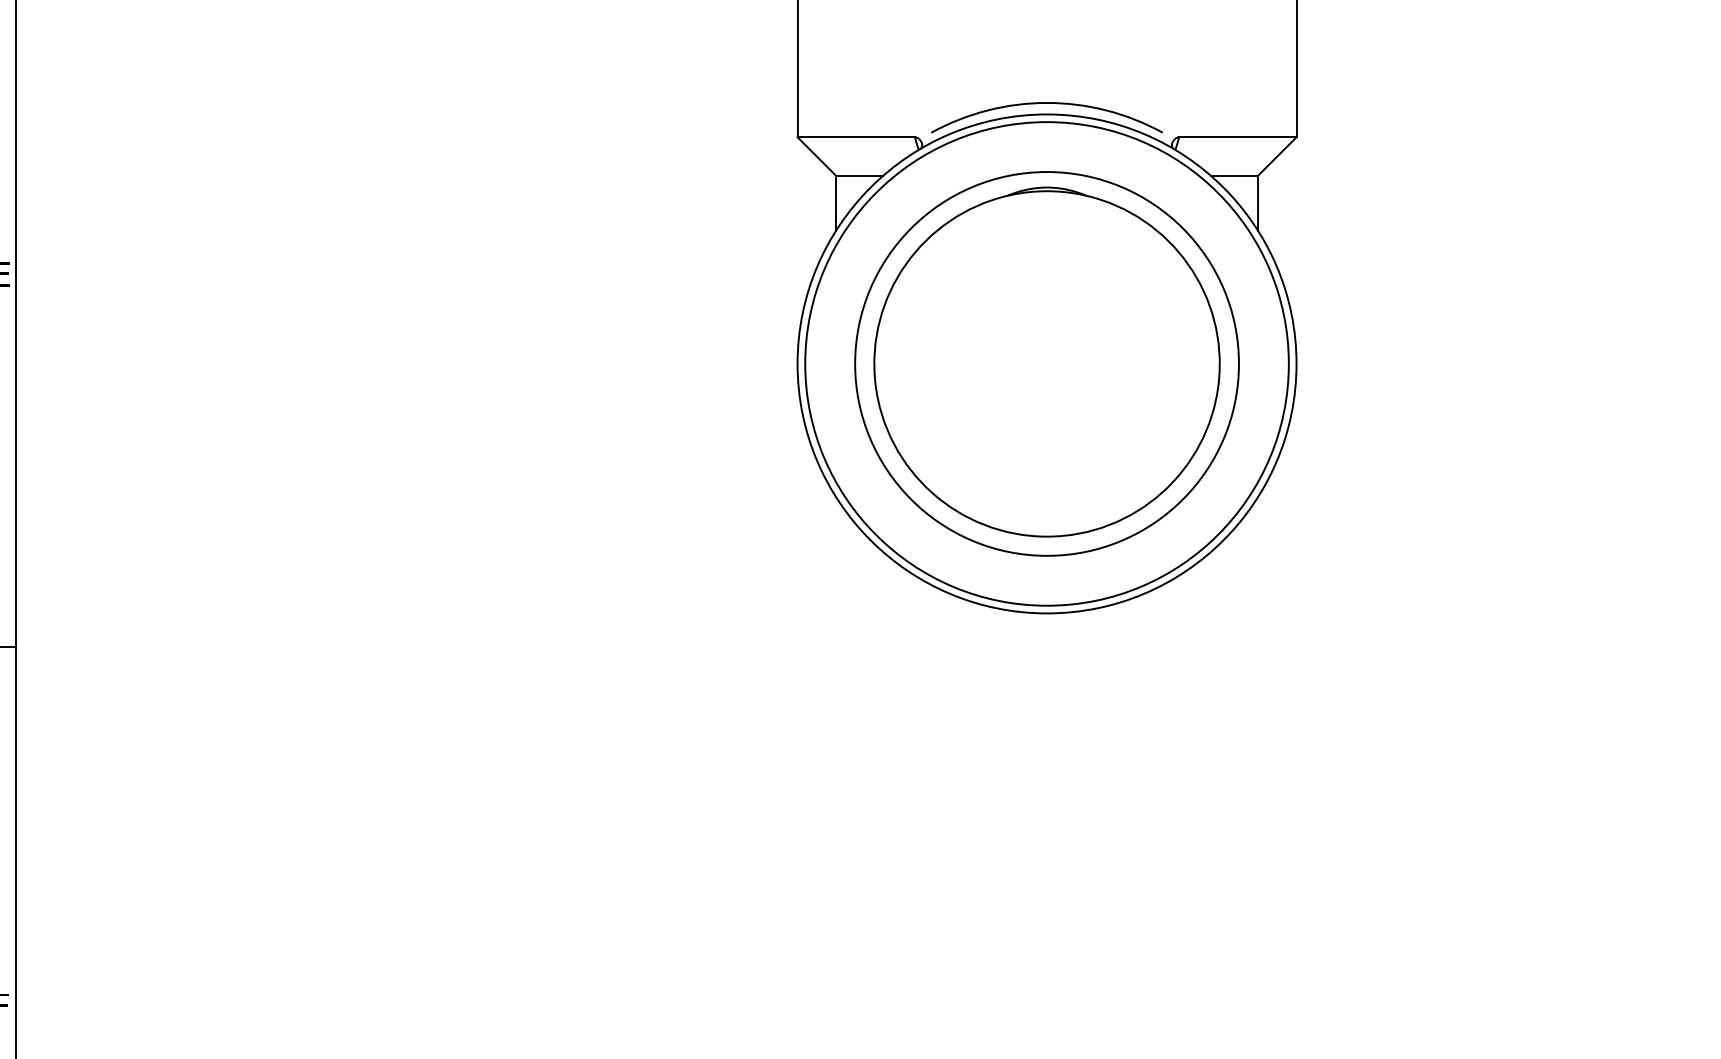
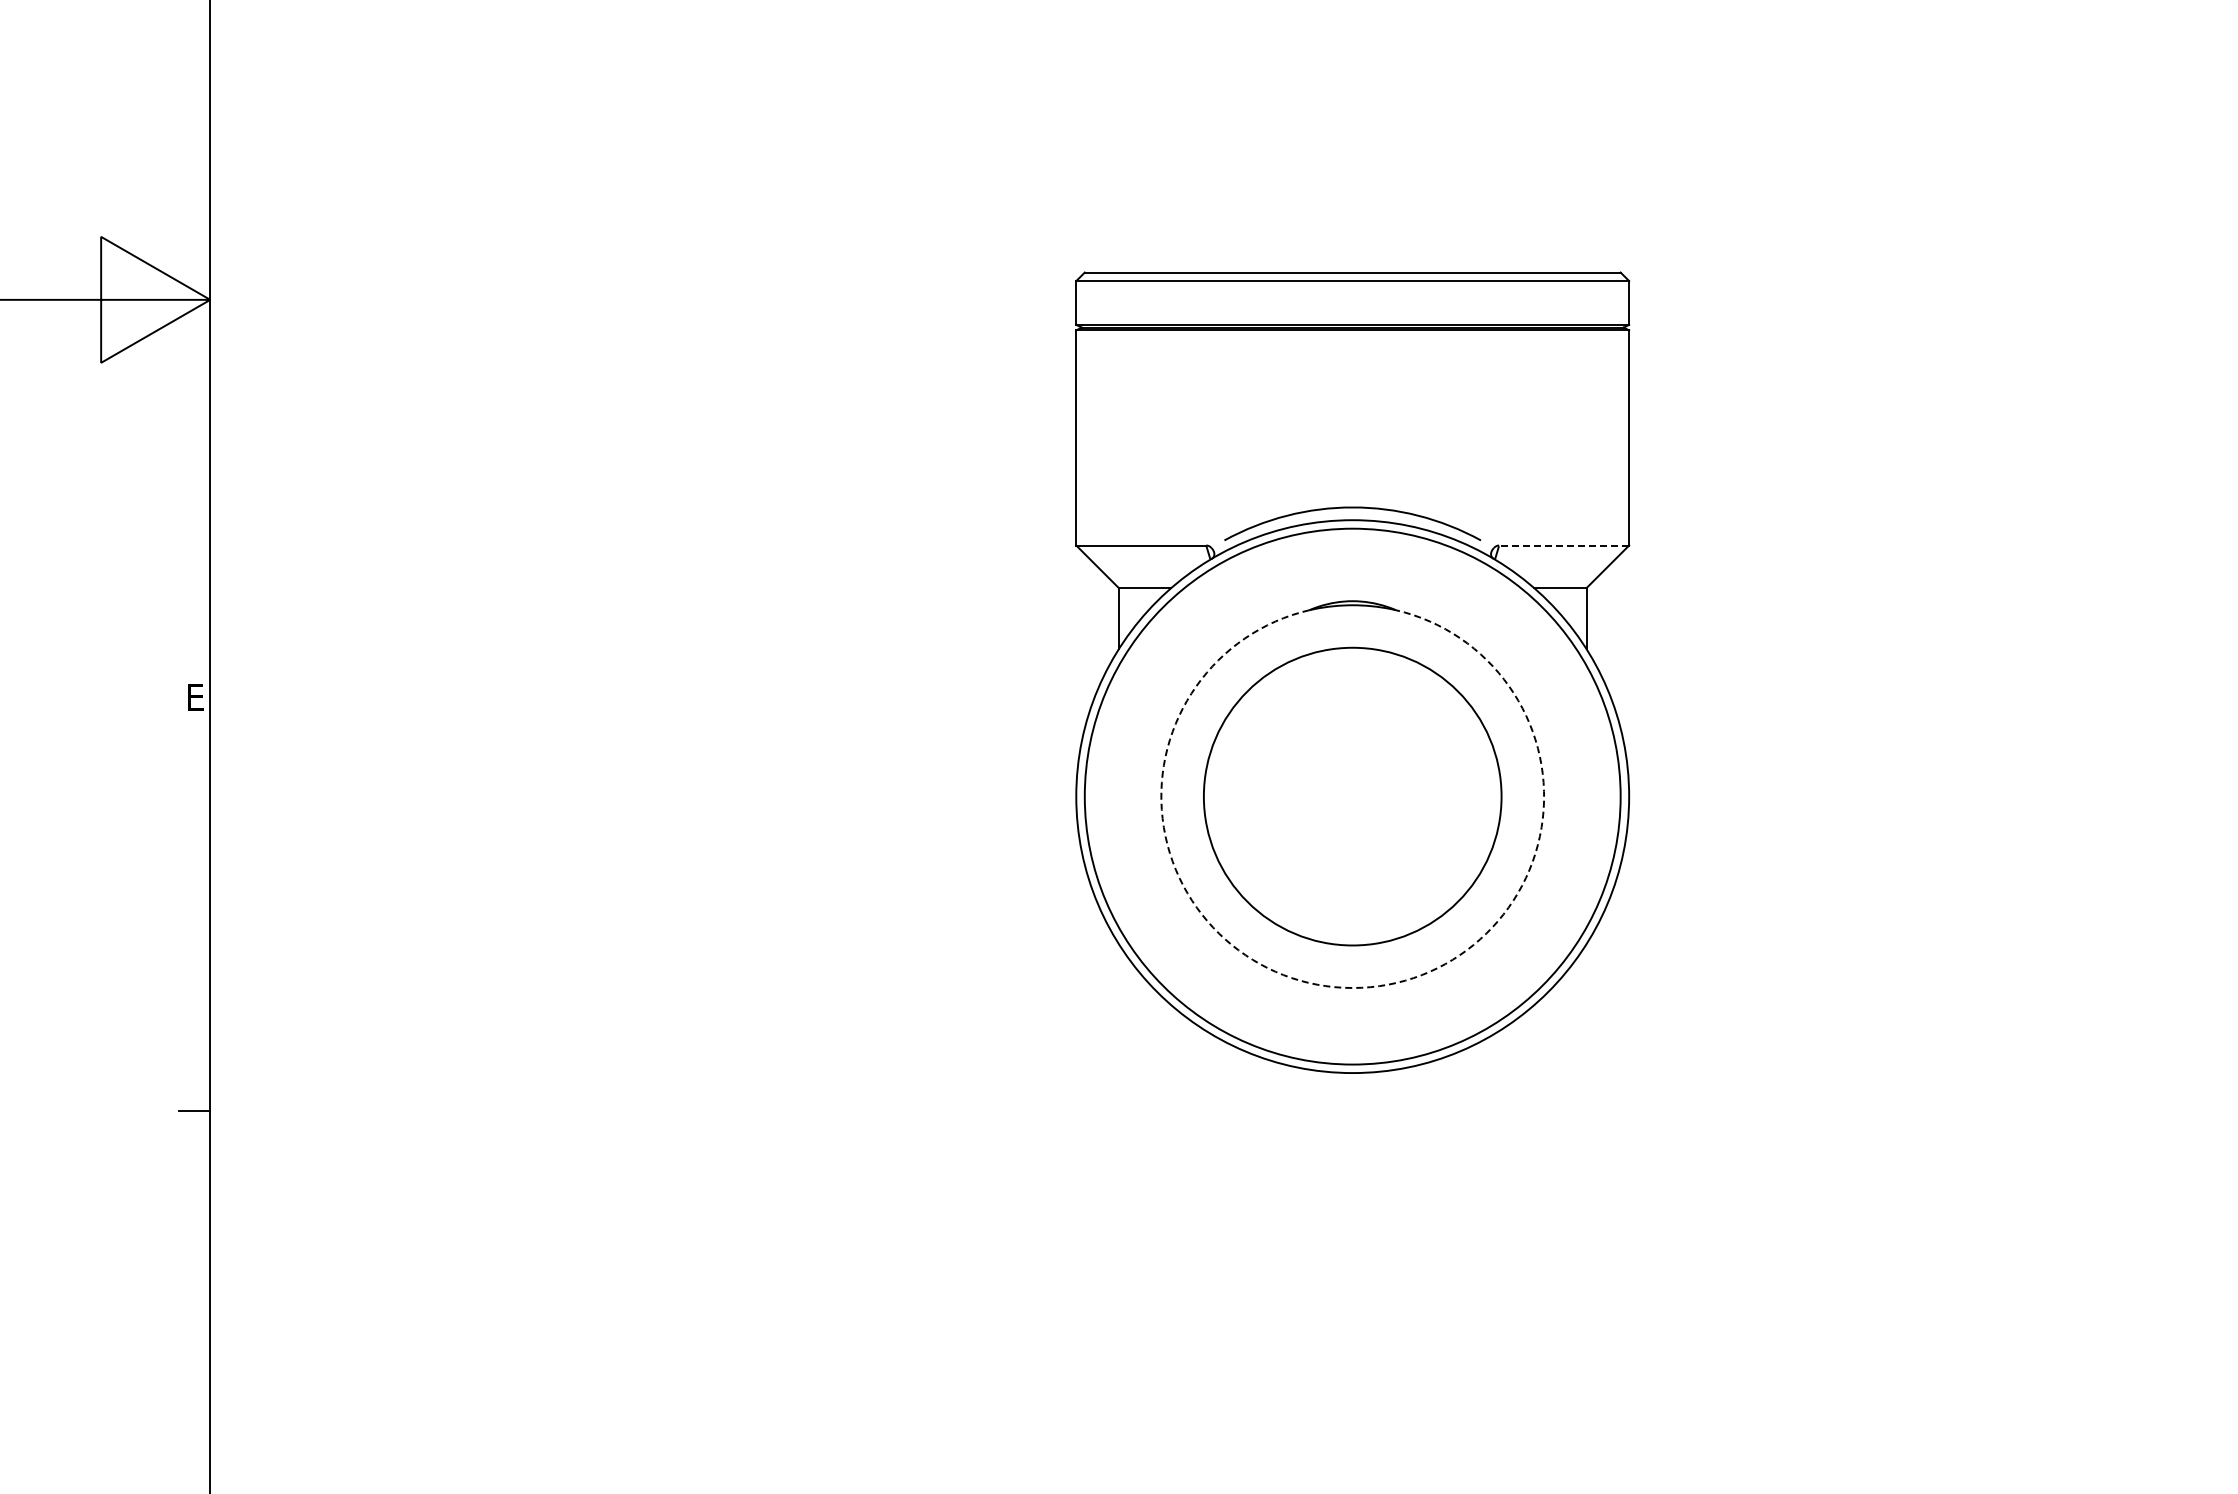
line: (1238, 137) -> (1564, 545), solid -> dashed
circle: (1046, 363) -> (1352, 796), size x0.7
arc: (1046, 537) -> (1352, 988), solid -> dashed

